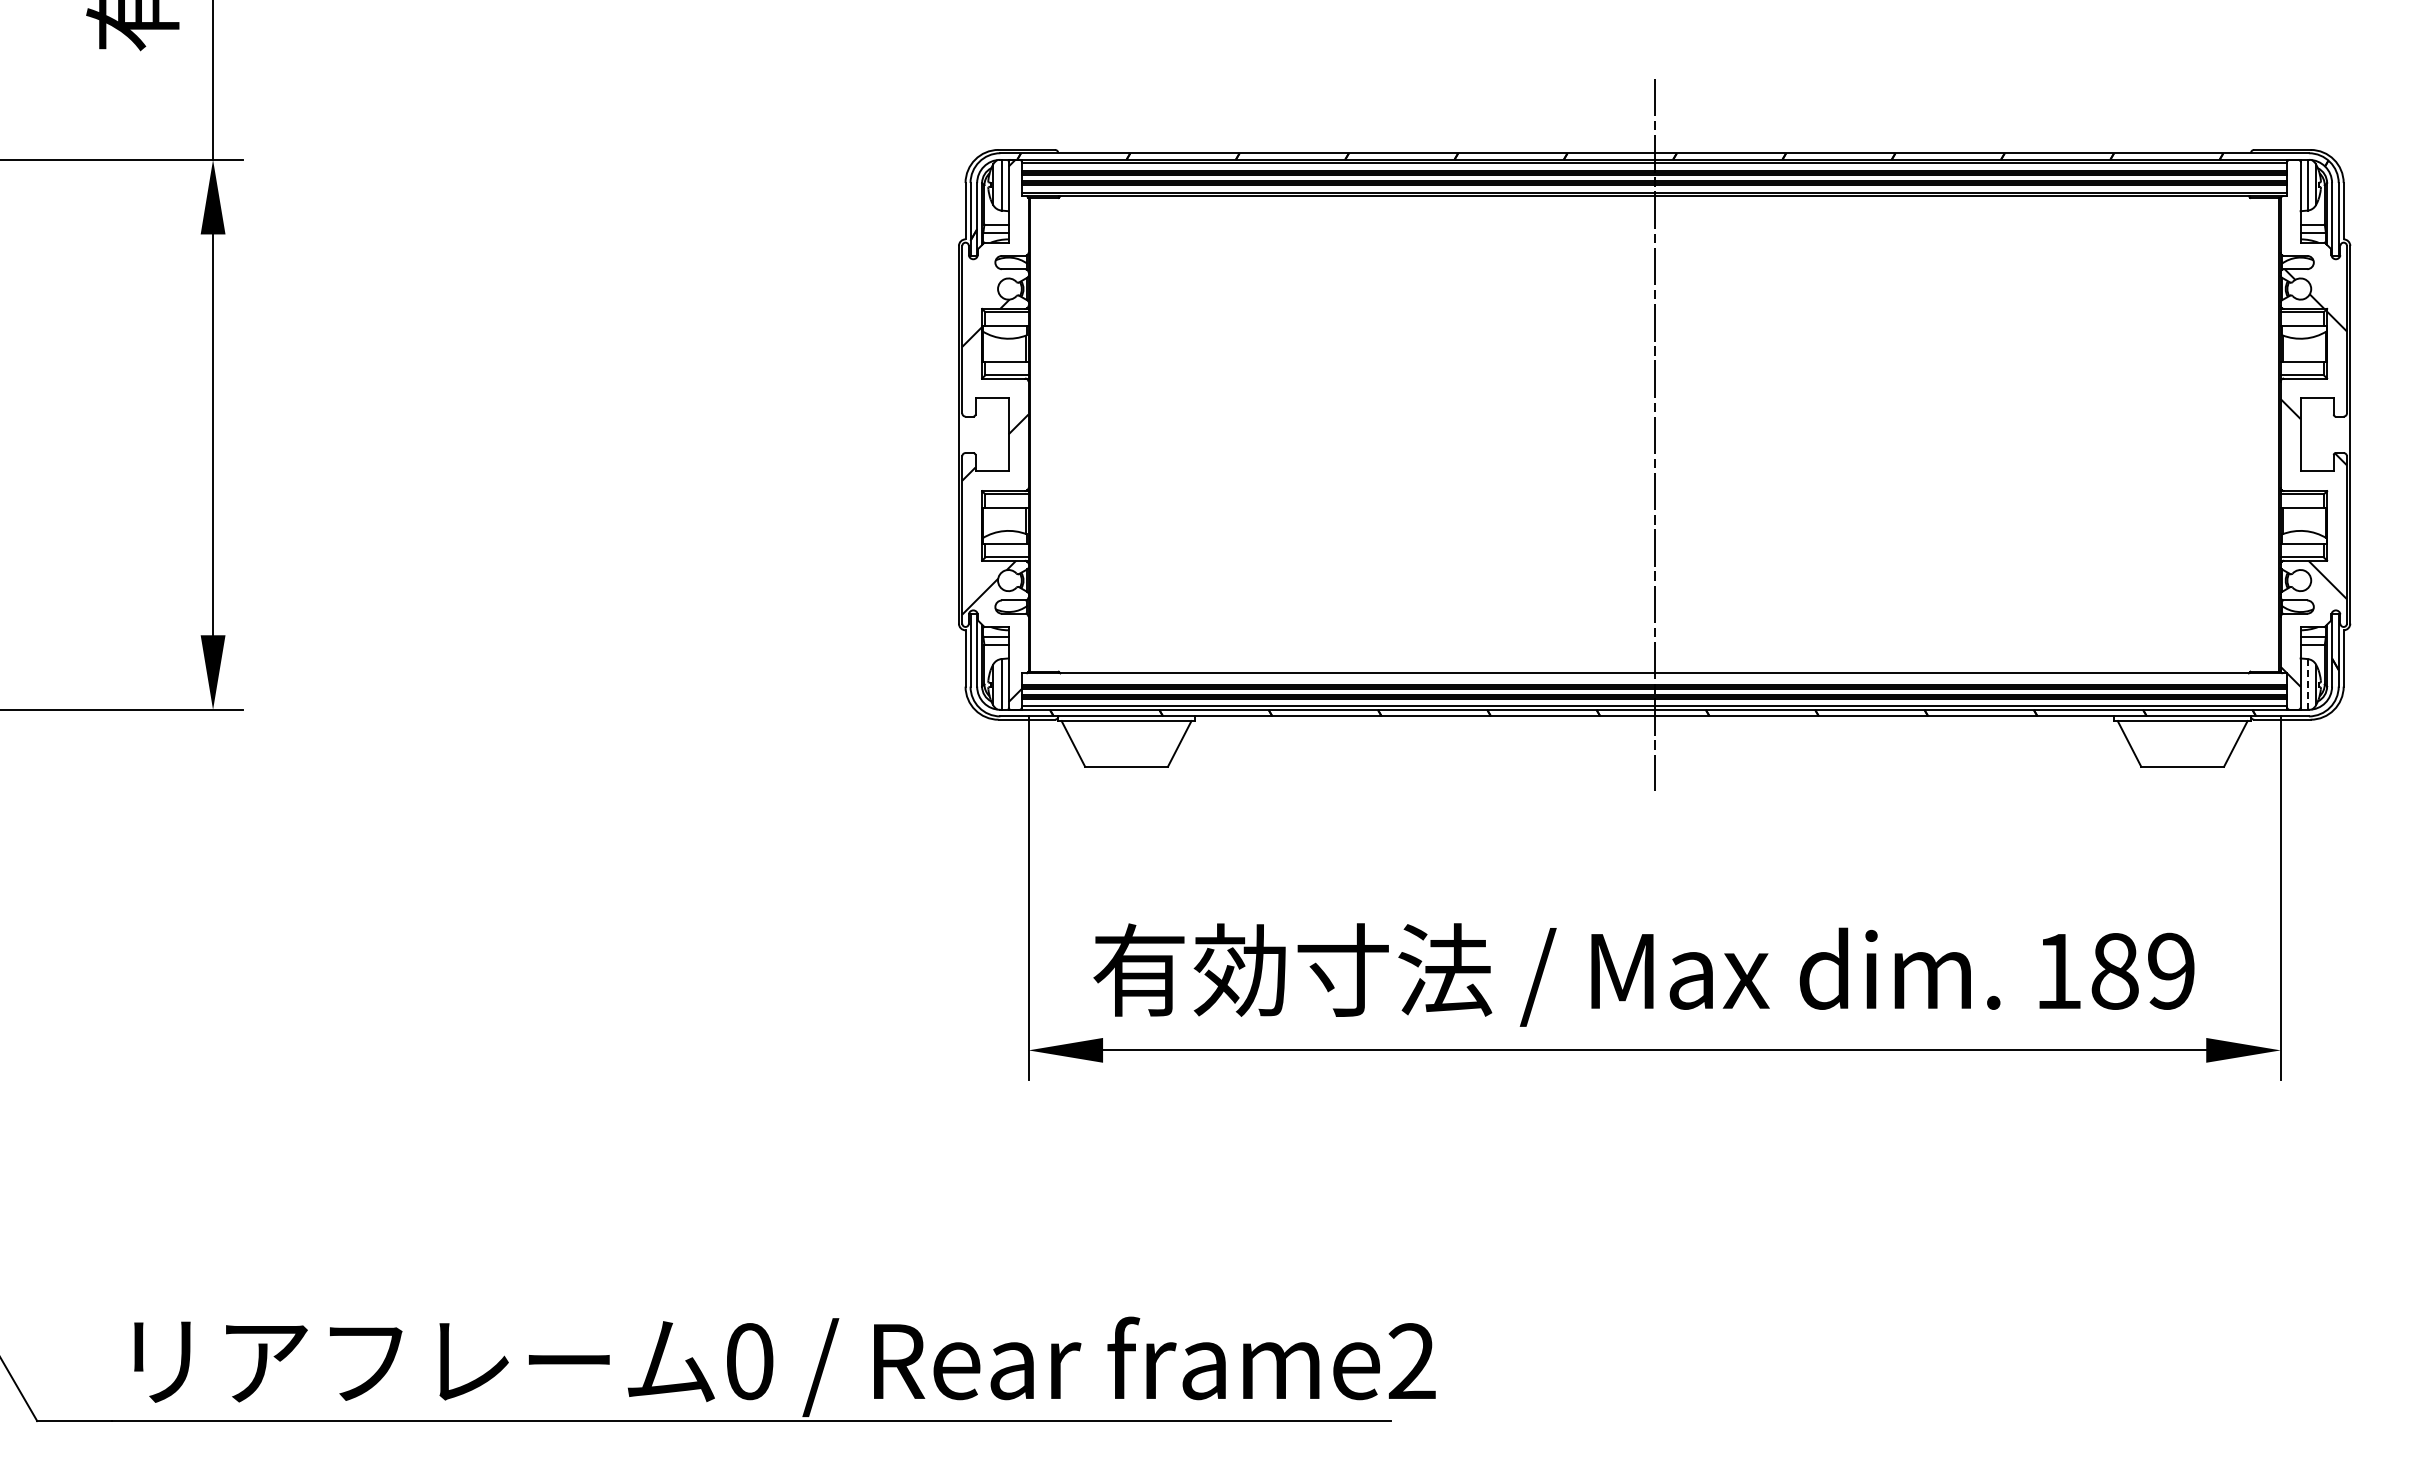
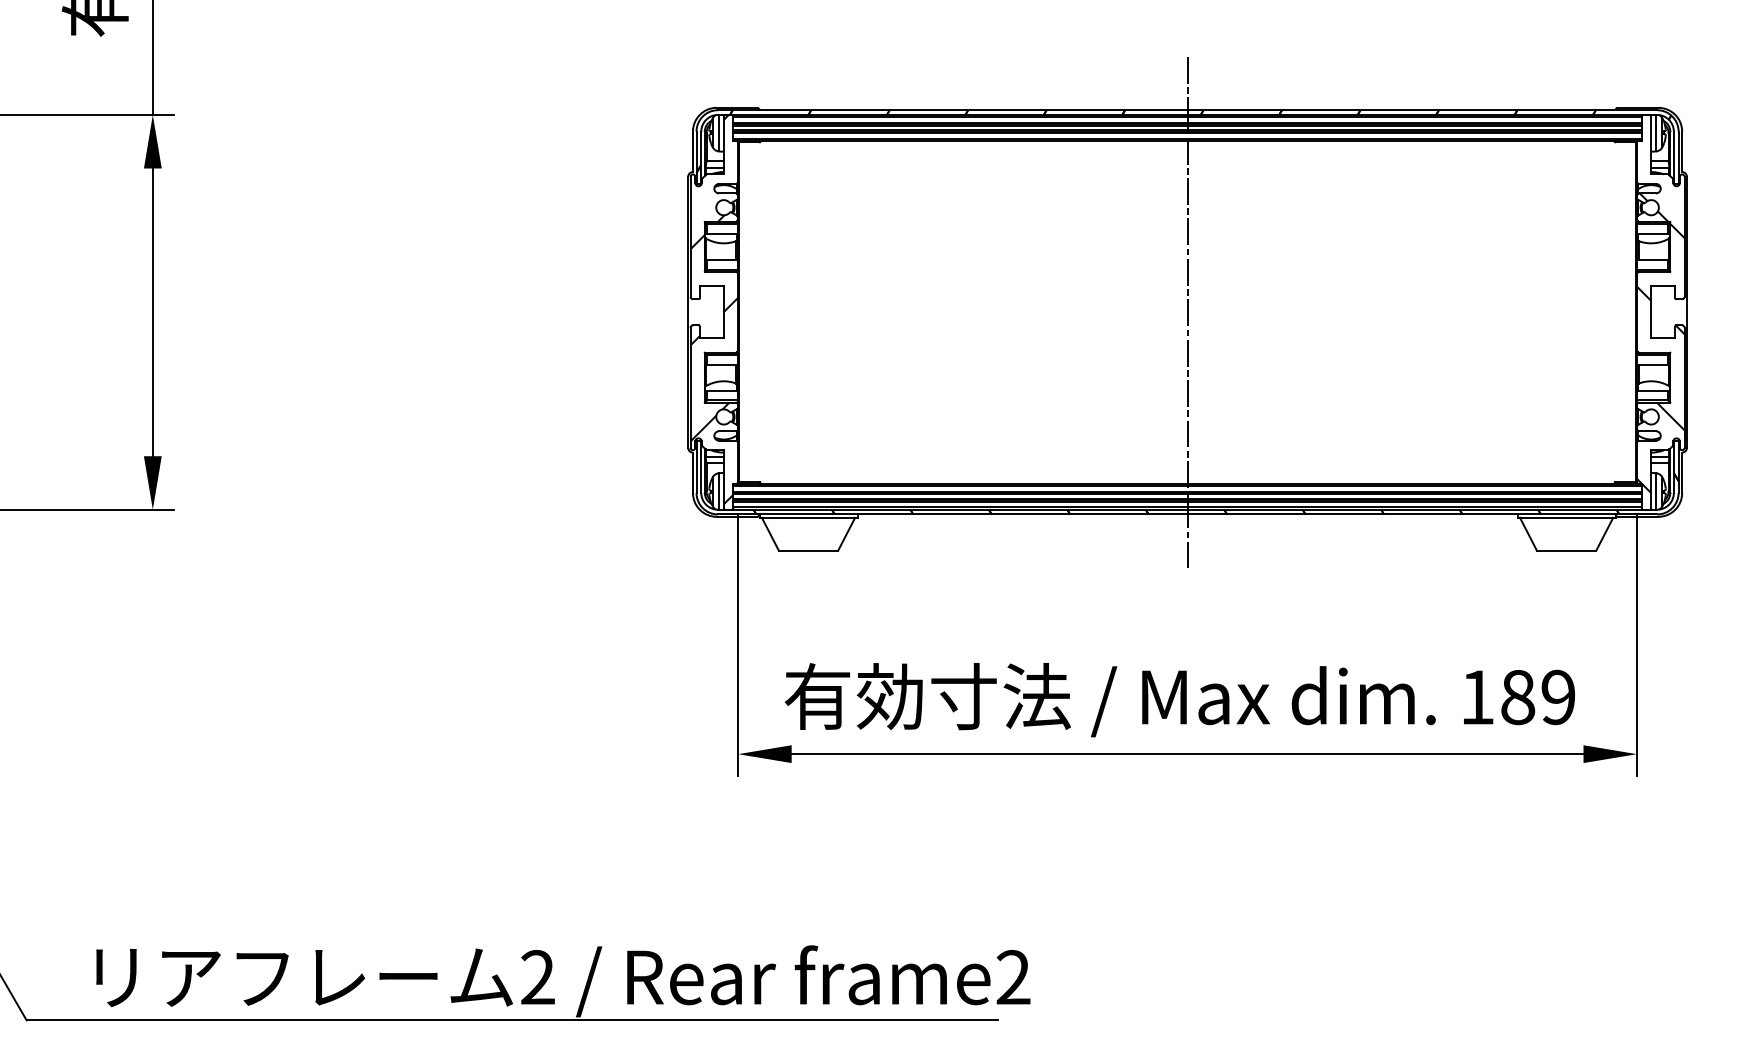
line: (1654, 676) -> (1187, 485), added
line: (2307, 683) -> (1656, 490), dashed -> solid
text: (749, 1361) -> (537, 977), 0 -> 2

